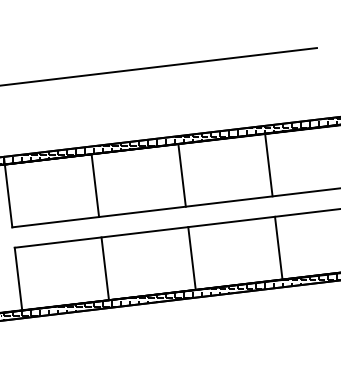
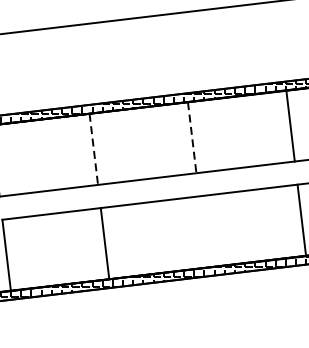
line: (182, 175) -> (192, 137), solid -> dashed
line: (95, 185) -> (93, 149), solid -> dashed
line: (191, 258) -> (202, 231), removed

